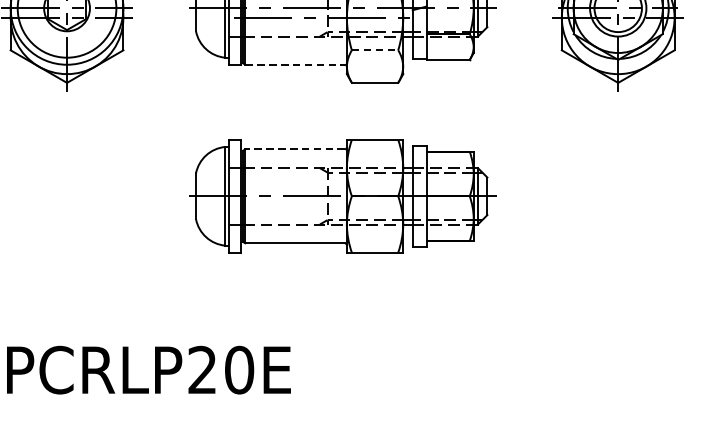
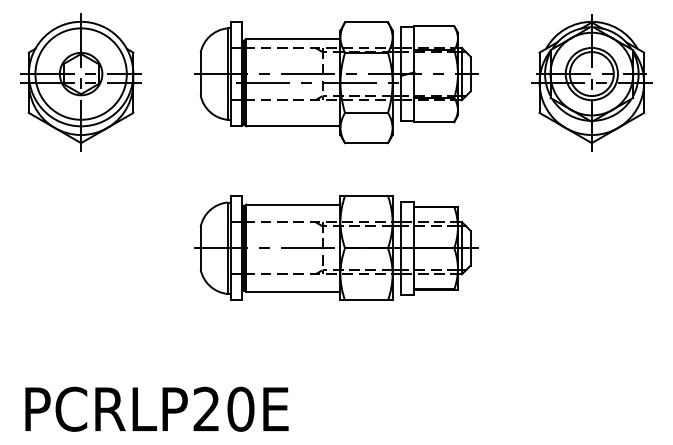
line: (376, 49) -> (367, 112), dashed -> solid
line: (296, 64) -> (293, 126), dashed -> solid
line: (295, 149) -> (292, 204), dashed -> solid

